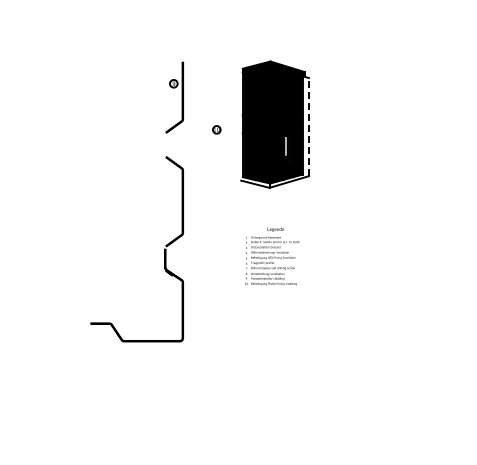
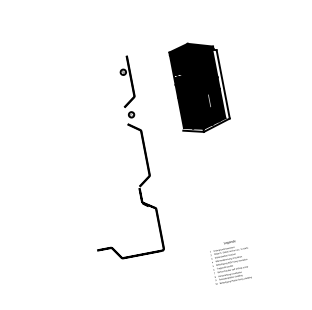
line: (308, 126) -> (222, 83), dashed -> solid
part: (216, 129) -> (131, 114), moved
text: (272, 256) -> (231, 261), moved

